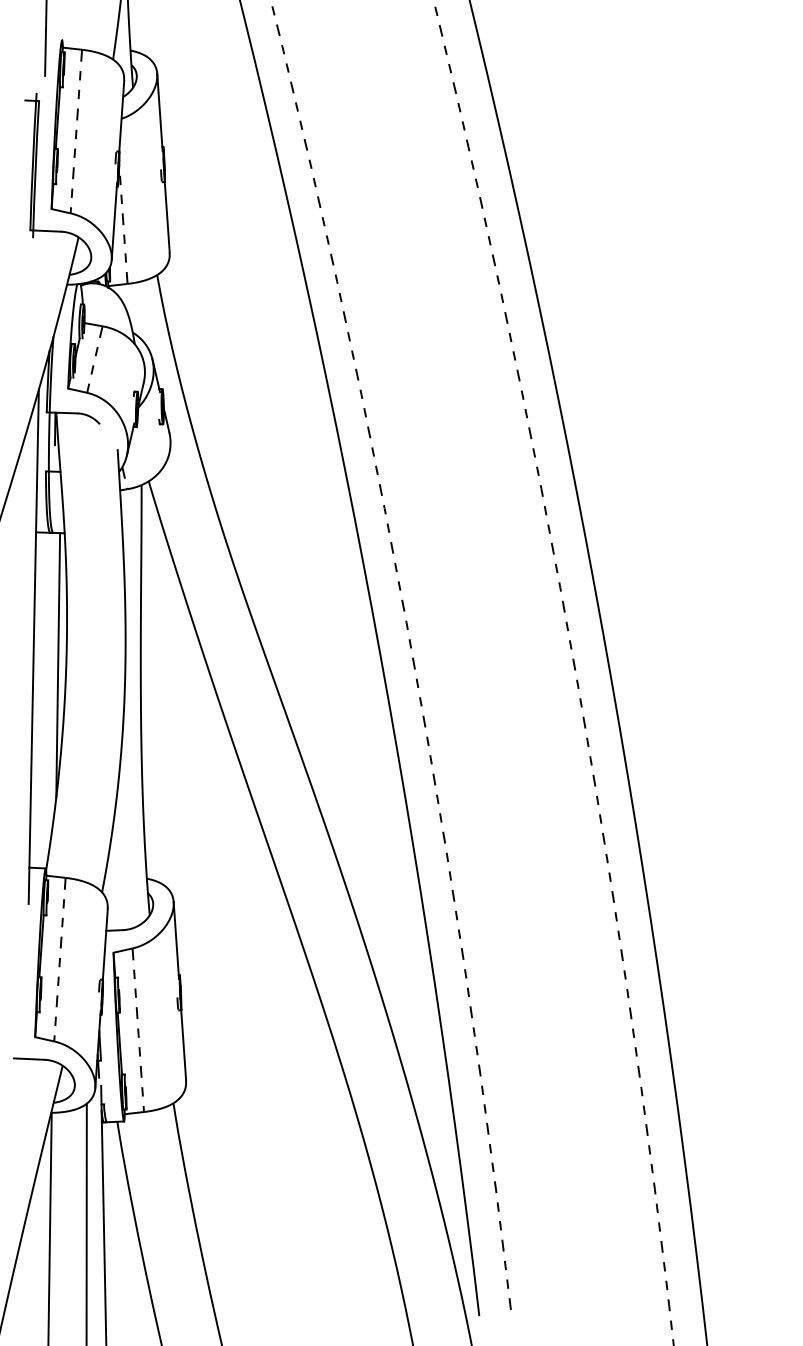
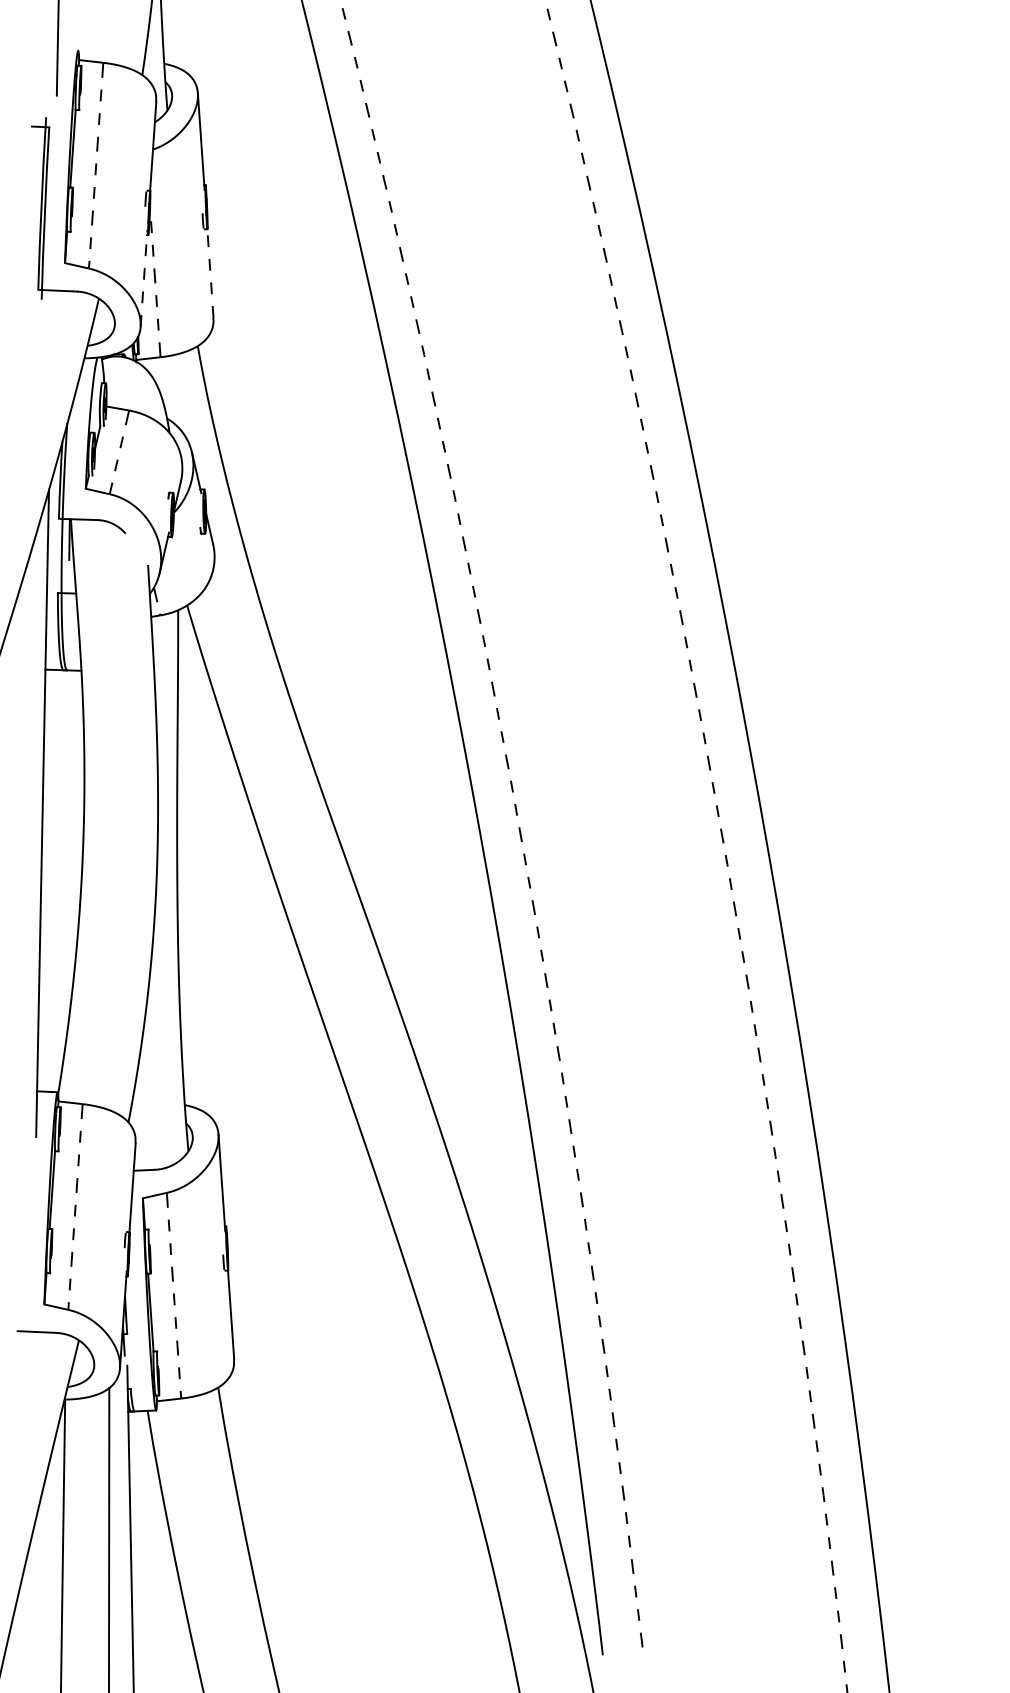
line: (167, 216) -> (210, 272), solid -> dashed
line: (114, 221) -> (144, 278), solid -> dashed
line: (58, 665) -> (73, 837), removed

